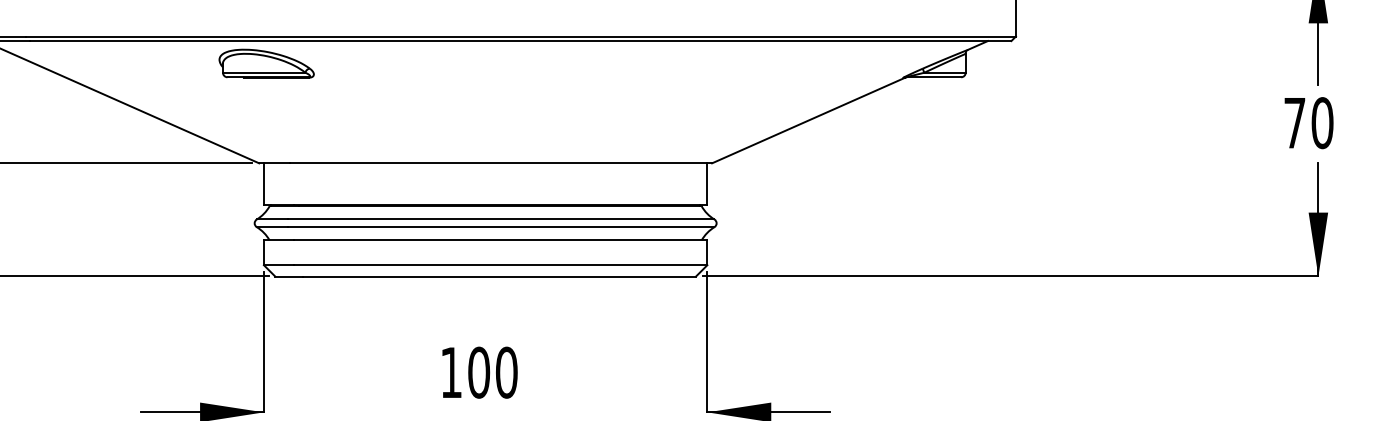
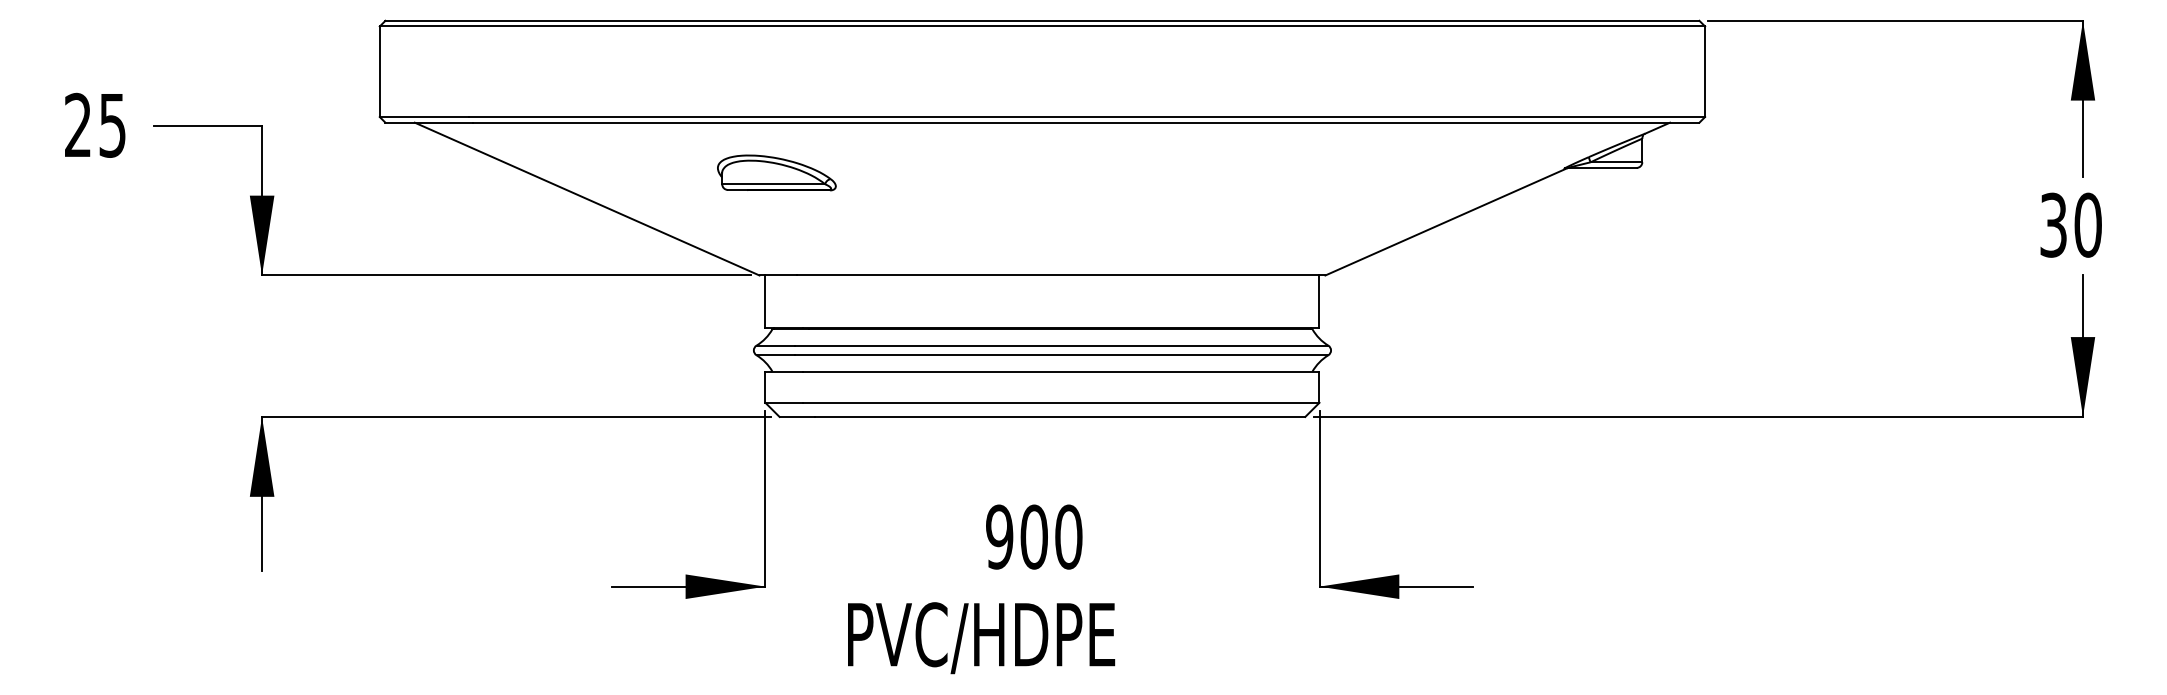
part: (266, 63) -> (776, 172), moved
text: (1294, 122) -> (2053, 224), 70 -> 30
text: (451, 372) -> (999, 536), 100 -> 900

